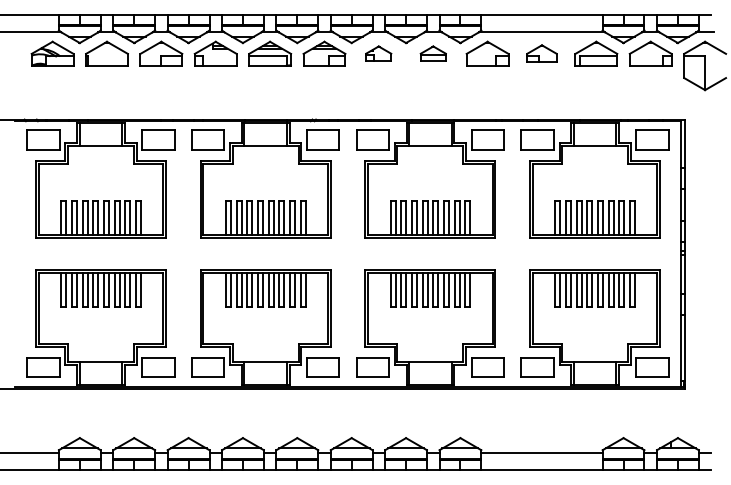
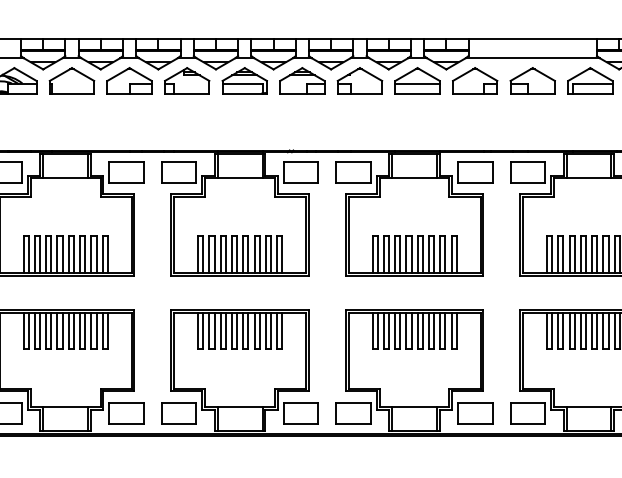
part: (378, 53) -> (359, 80), size x1.67
part: (433, 53) -> (417, 80), size x1.67
part: (541, 53) -> (532, 80), size x1.43

